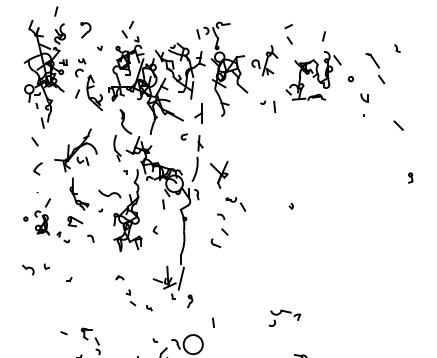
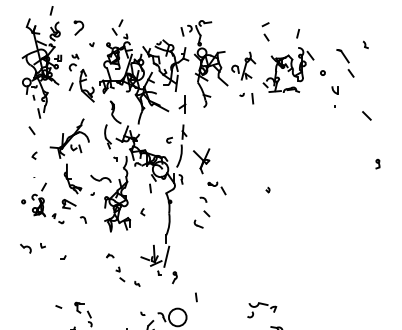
part: (264, 60) -> (243, 65), moved
part: (184, 136) -> (169, 139), moved
part: (37, 168) -> (34, 155), size x0.62
part: (285, 318) -> (262, 310), moved

